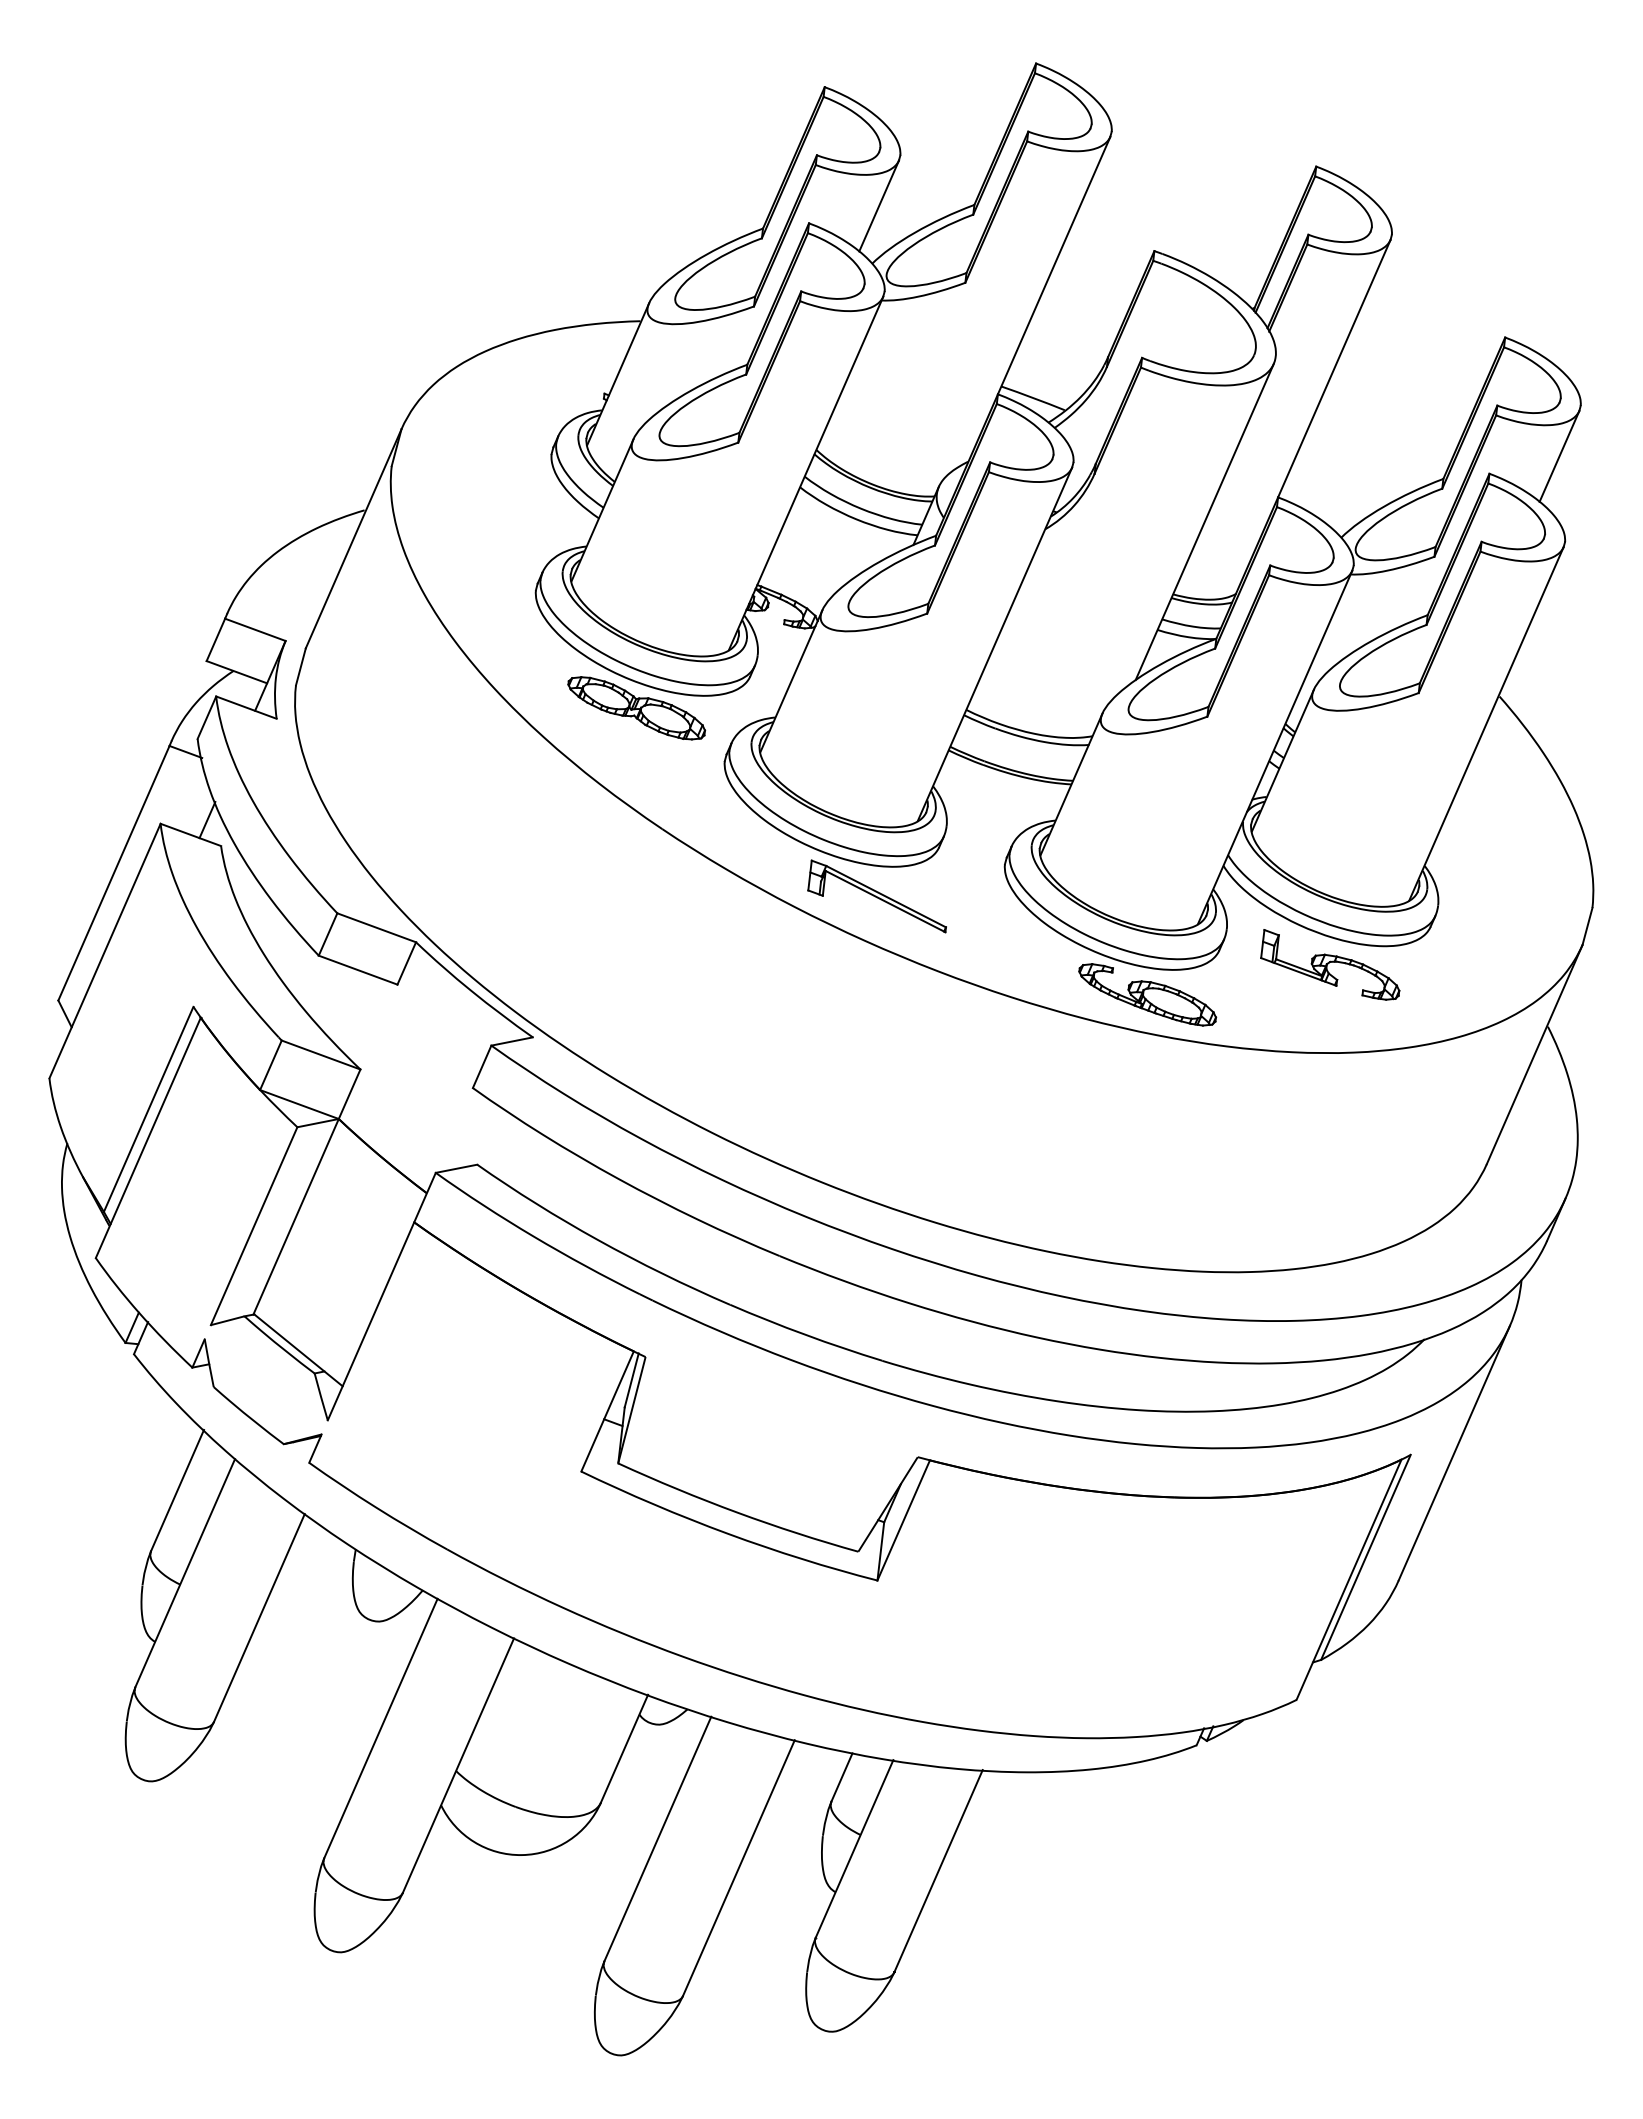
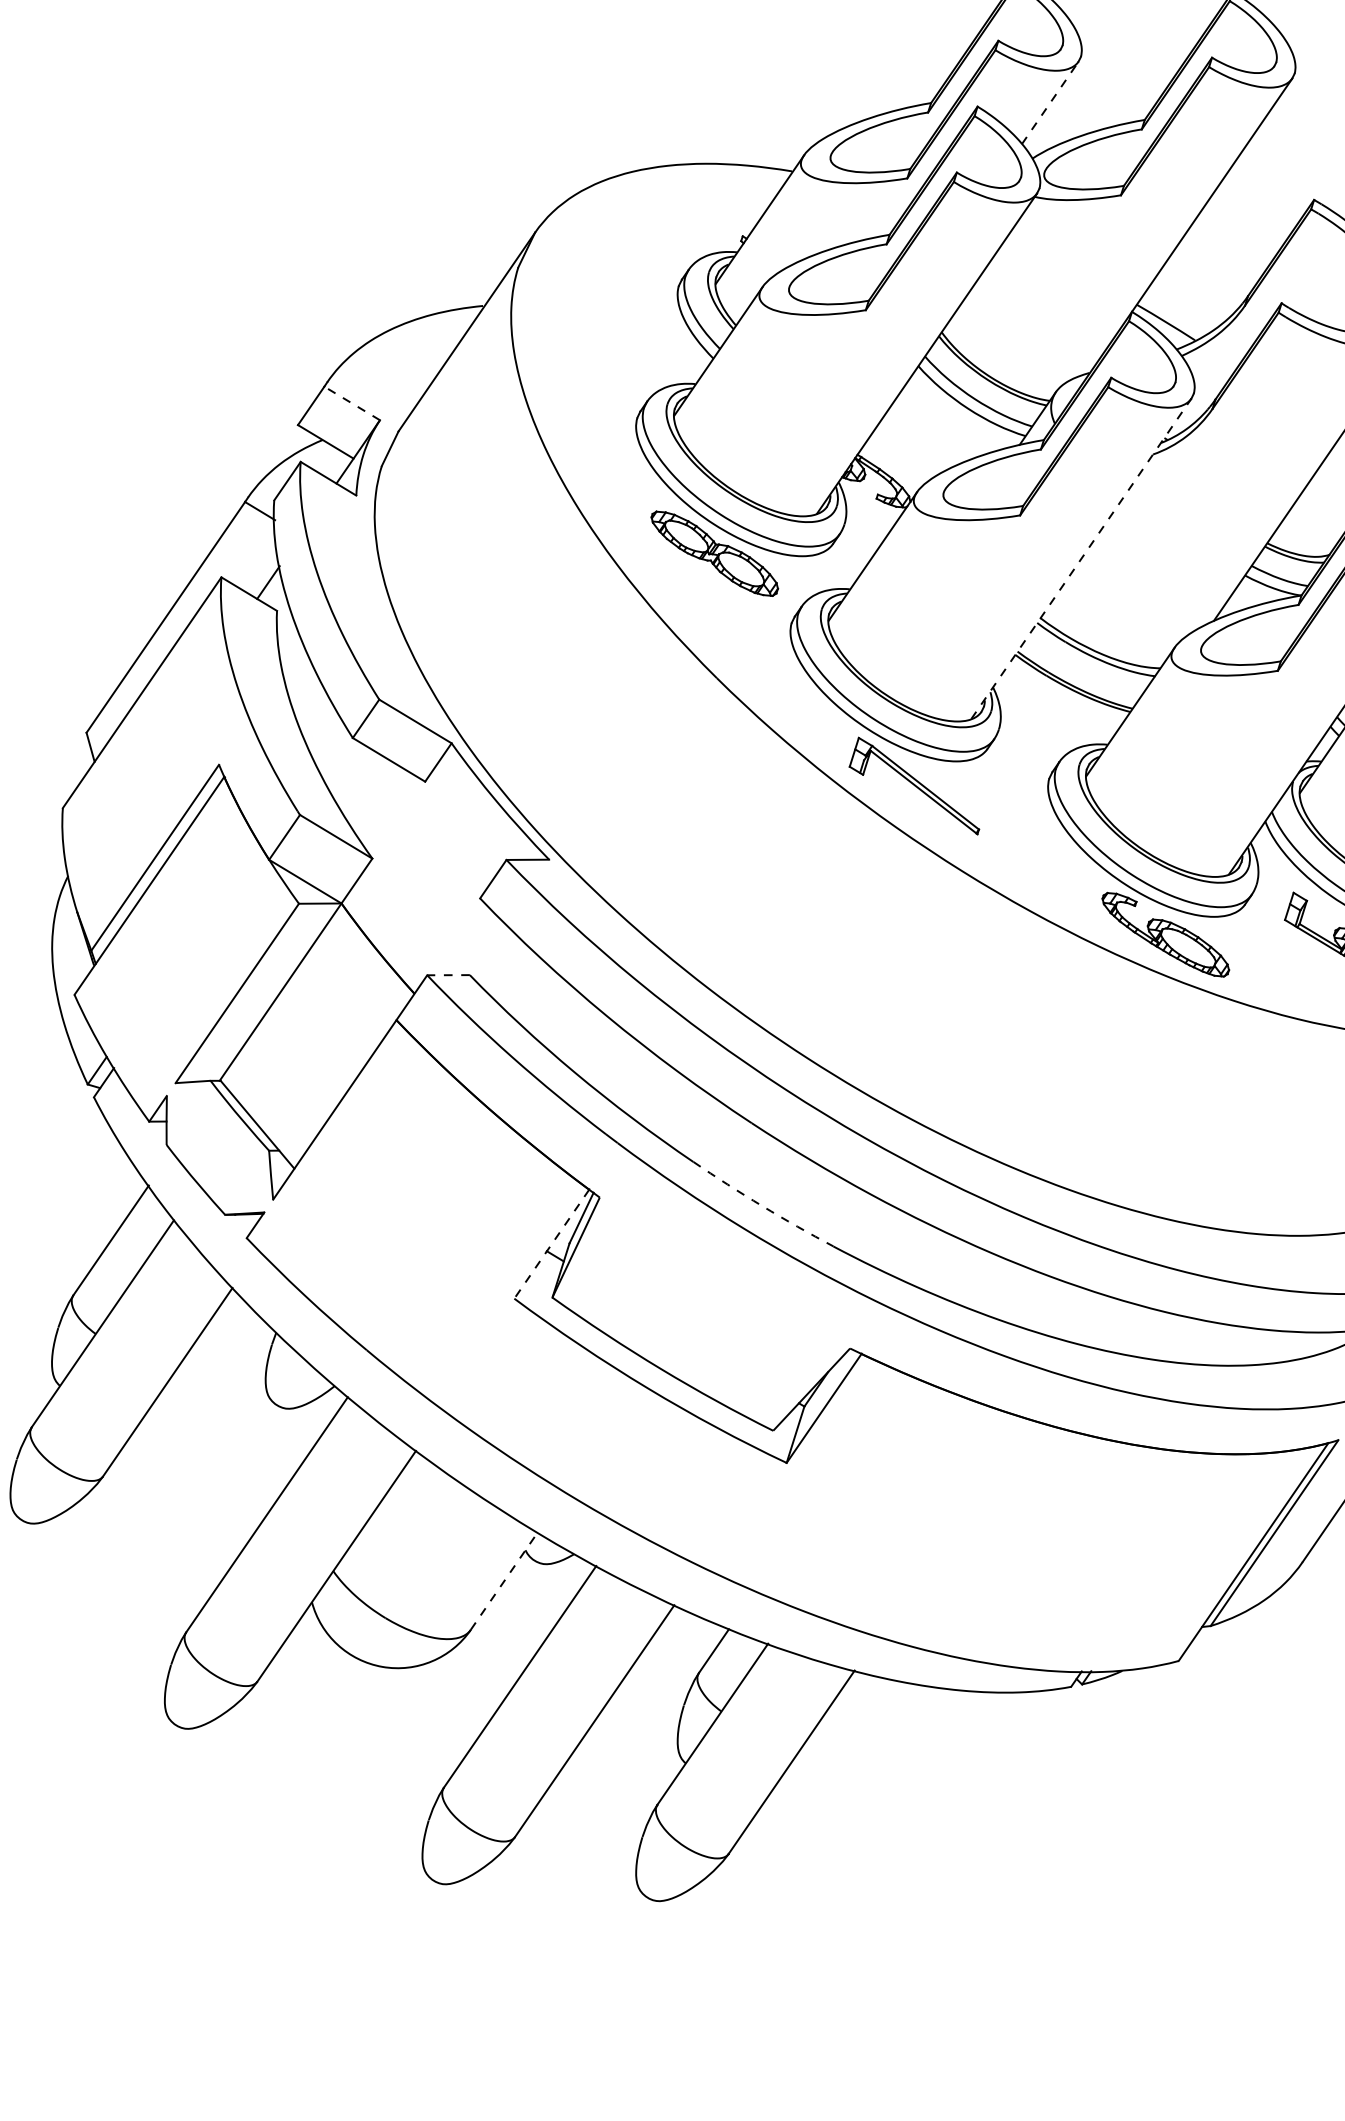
line: (879, 206) -> (1050, 103), solid -> dashed
line: (254, 629) -> (351, 402), solid -> dashed
line: (995, 644) -> (1081, 559), solid -> dashed
line: (456, 1168) -> (448, 974), solid -> dashed
arc: (805, 1334) -> (762, 1205), solid -> dashed
line: (607, 1411) -> (551, 1244), solid -> dashed
line: (624, 1748) -> (504, 1580), solid -> dashed

